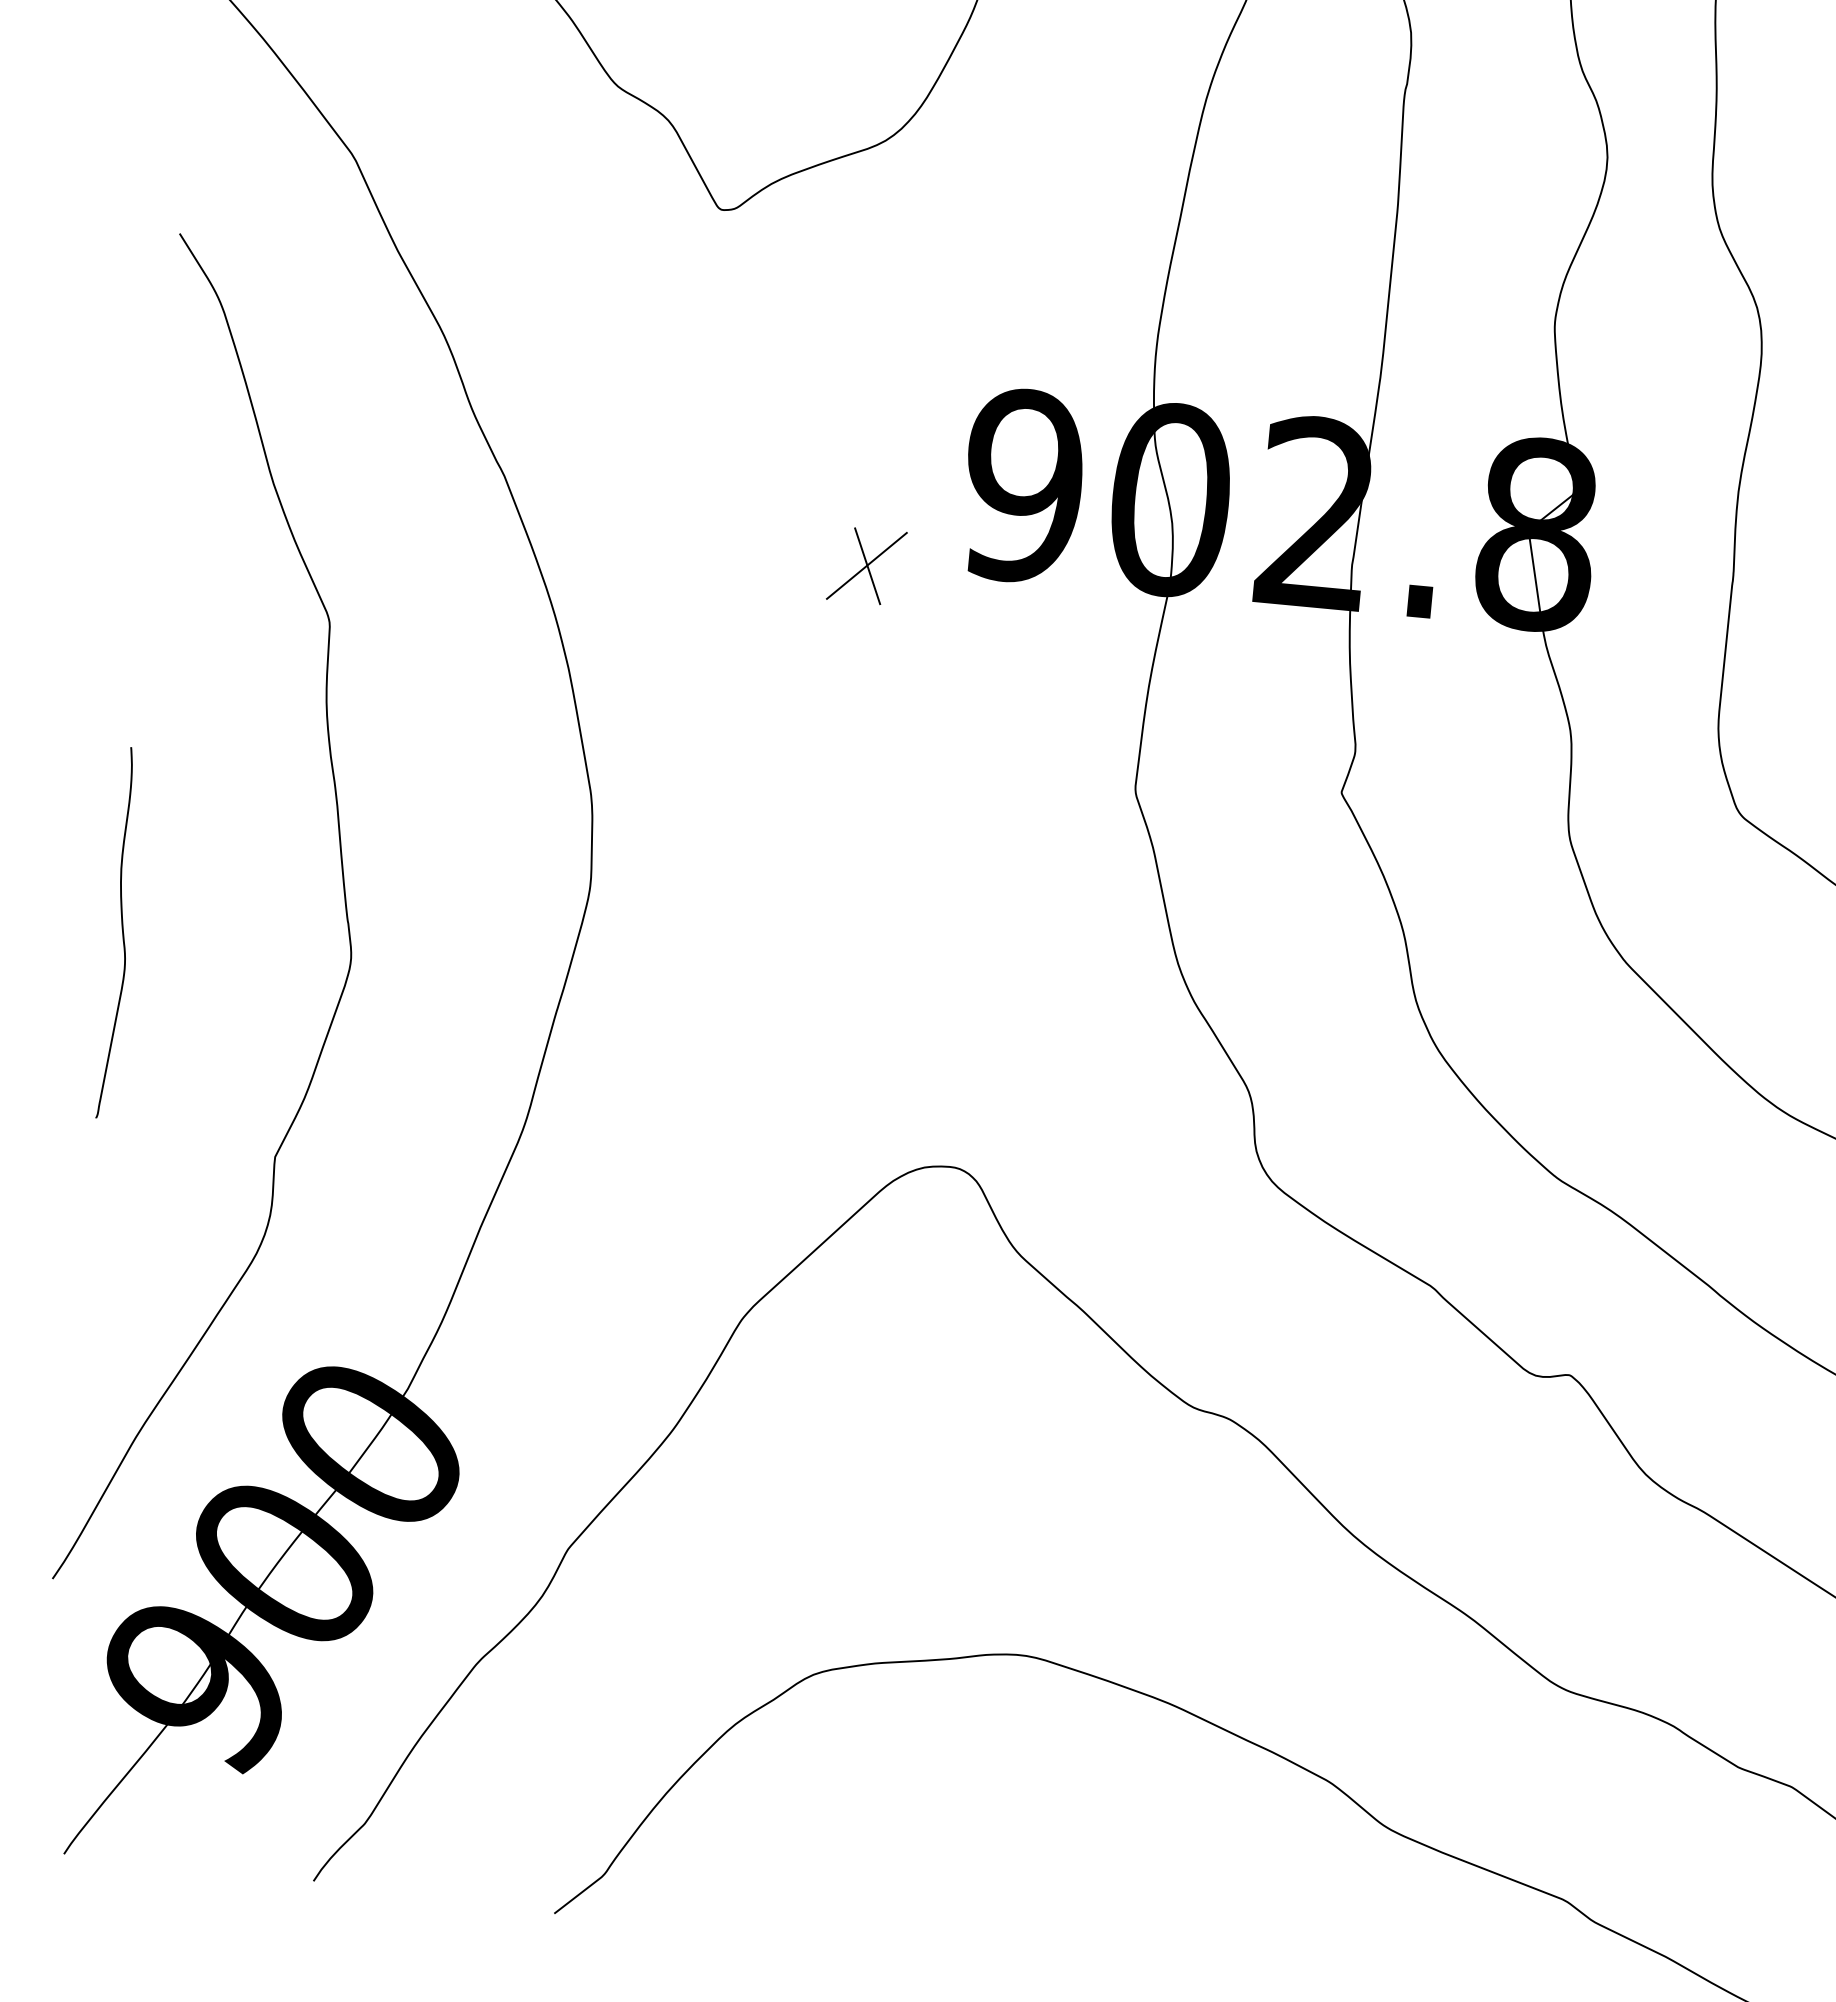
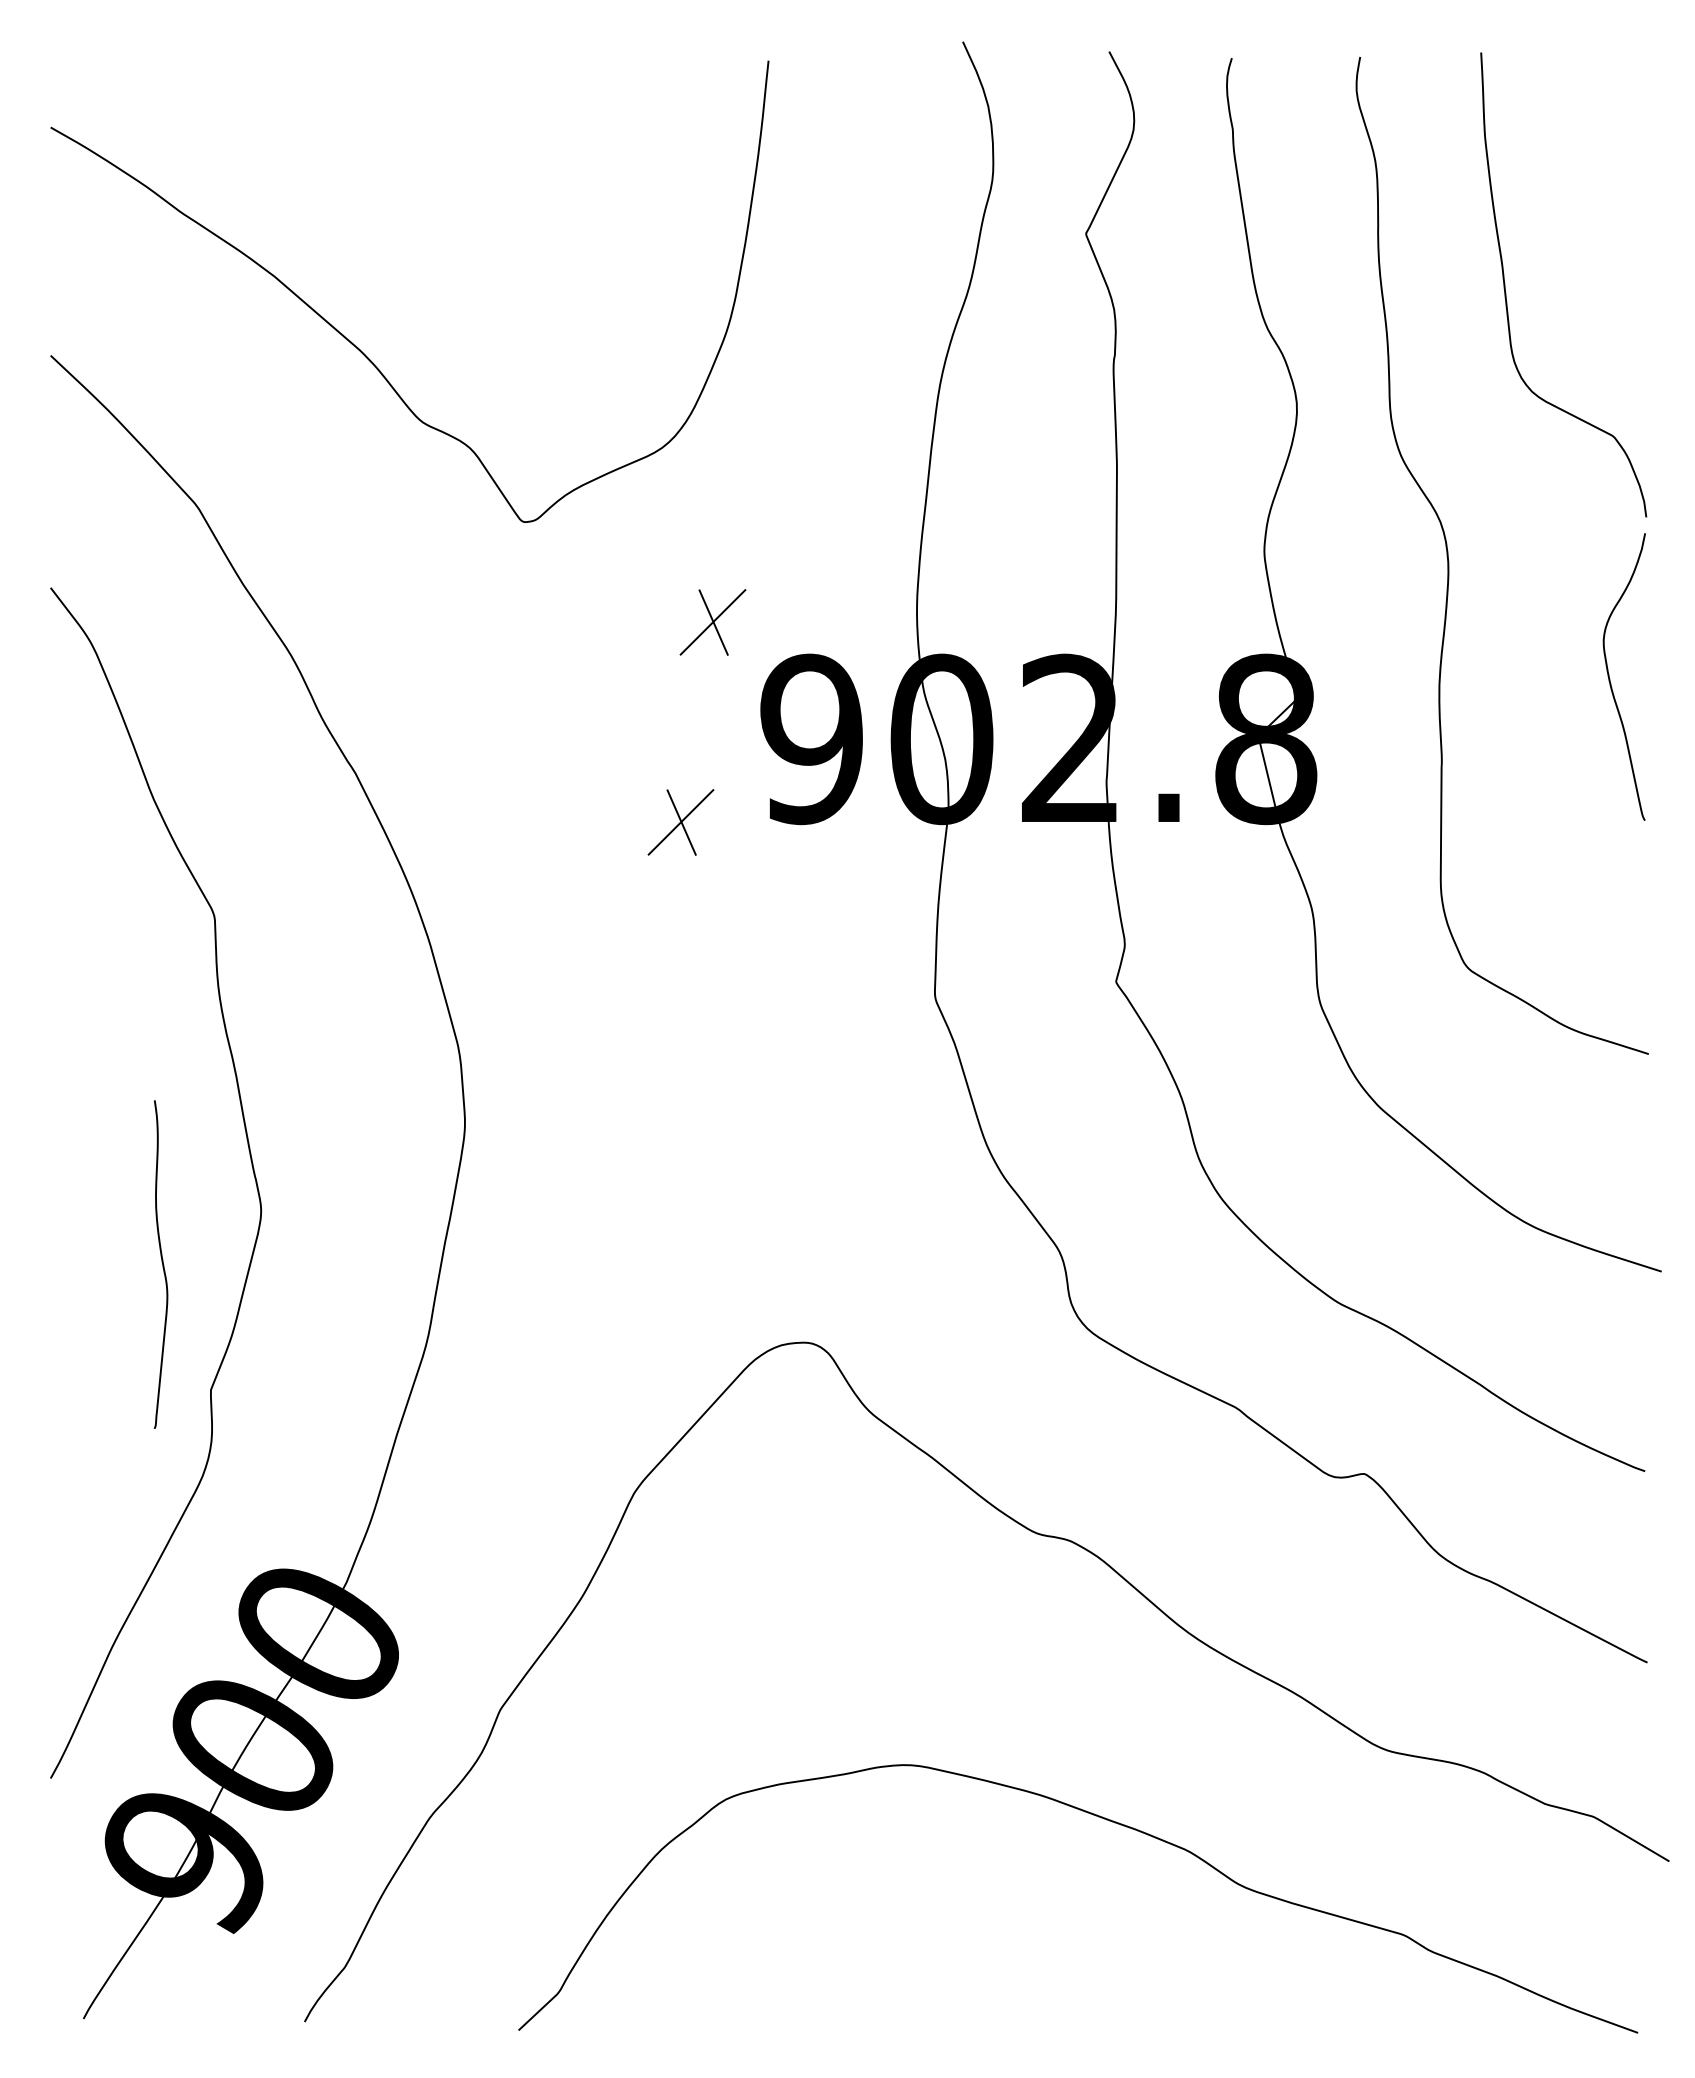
part: (923, 343) -> (712, 622), added
curve: (122, 933) -> (162, 1264), moved

